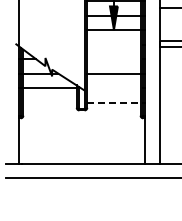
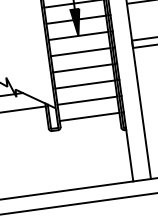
line: (113, 44) -> (80, 52), added
line: (113, 59) -> (82, 68), added
line: (113, 88) -> (86, 101), added
line: (113, 102) -> (89, 116), dashed -> solid

